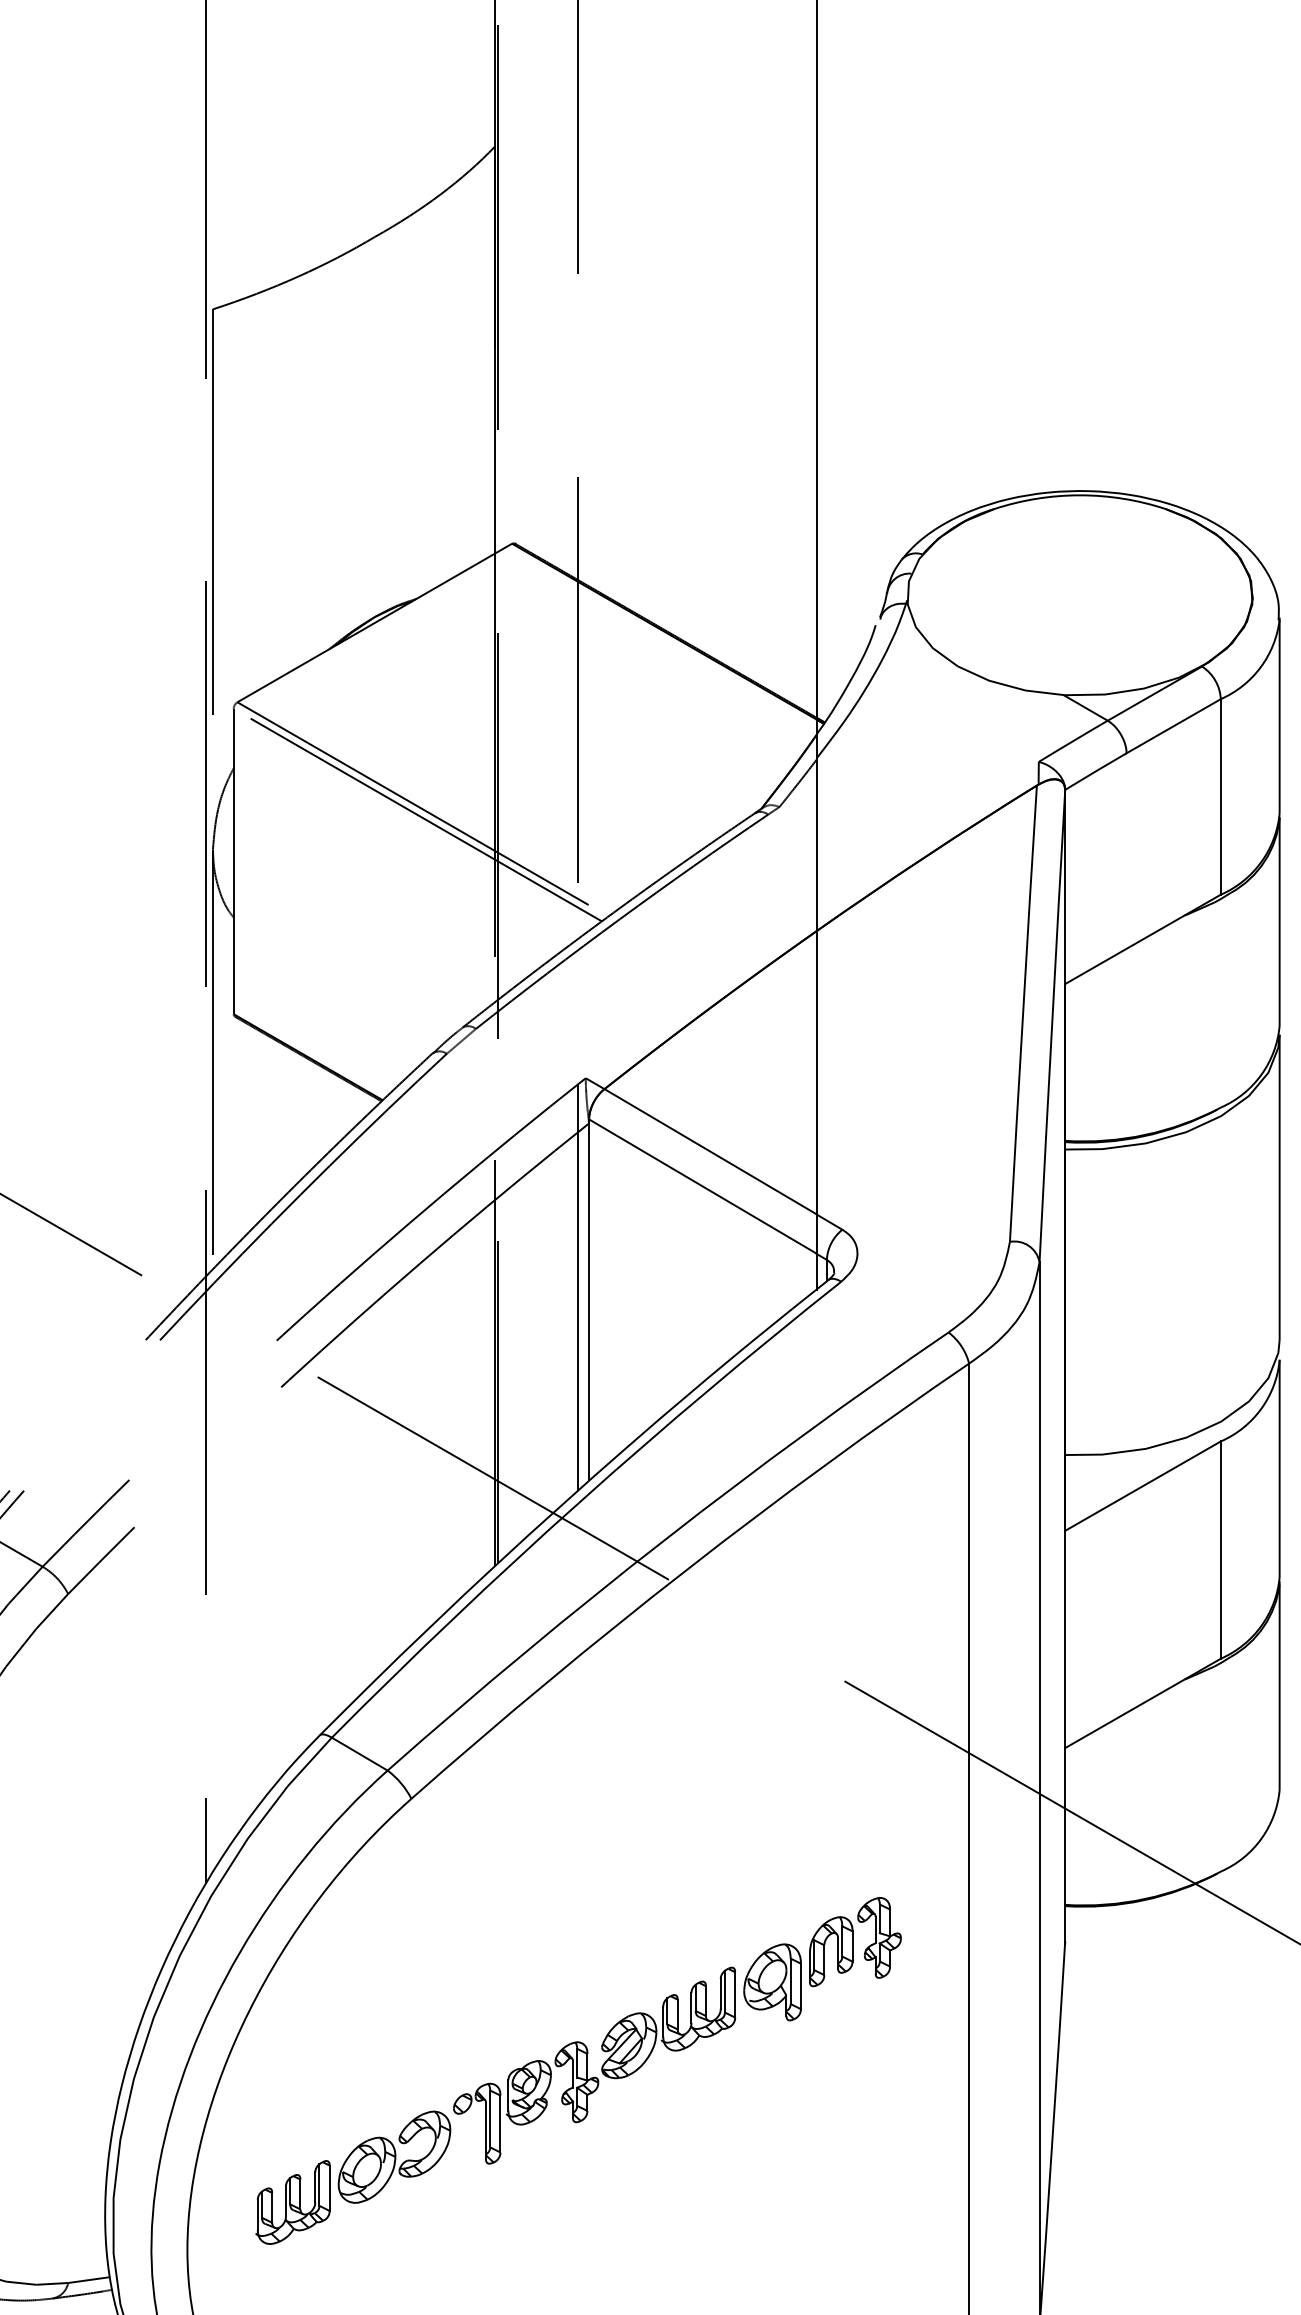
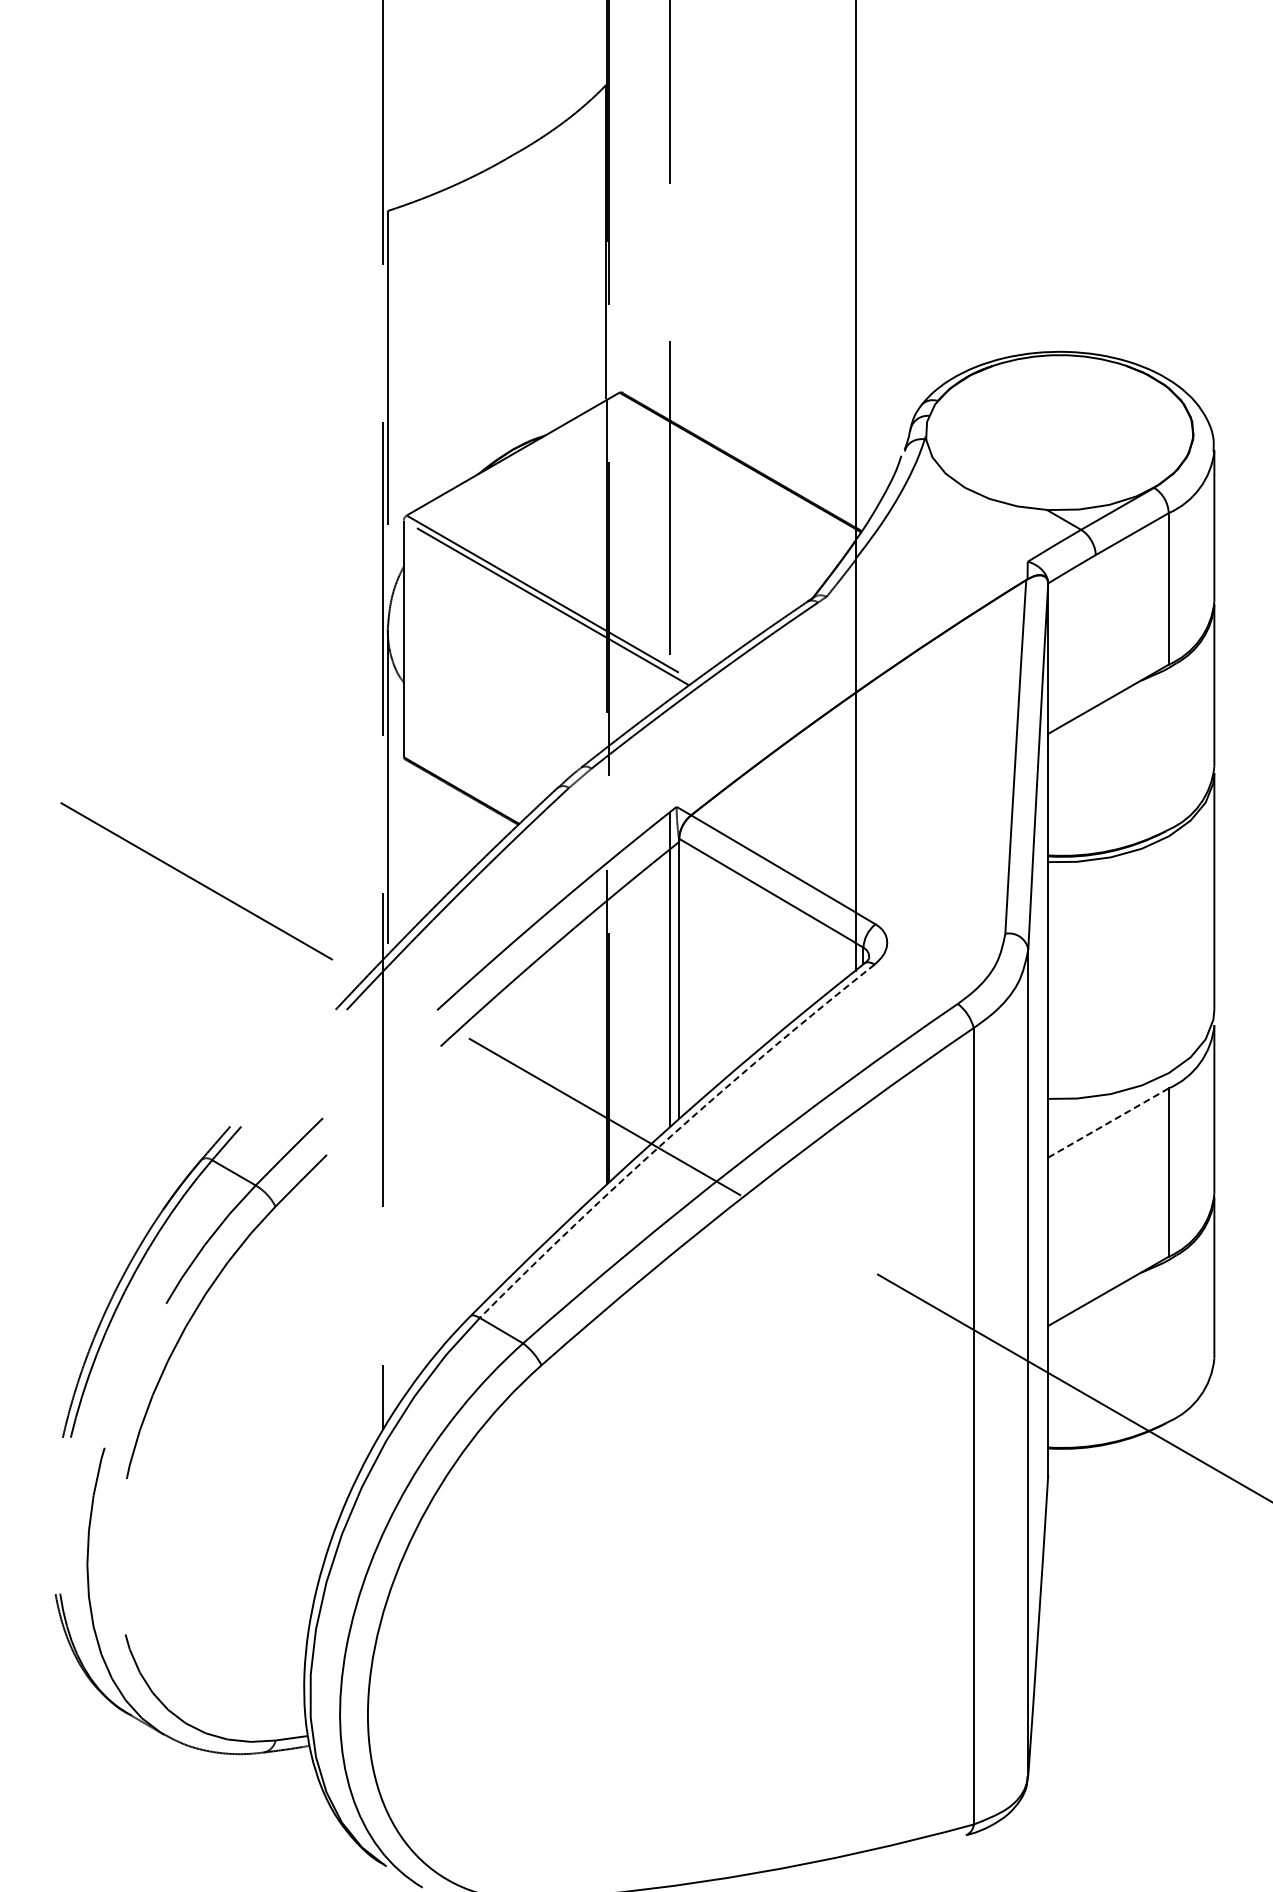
line: (1143, 1486) -> (1108, 1123), solid -> dashed
arc: (580, 1502) -> (672, 1135), solid -> dashed
part: (577, 2071) -> (670, 1576), removed

